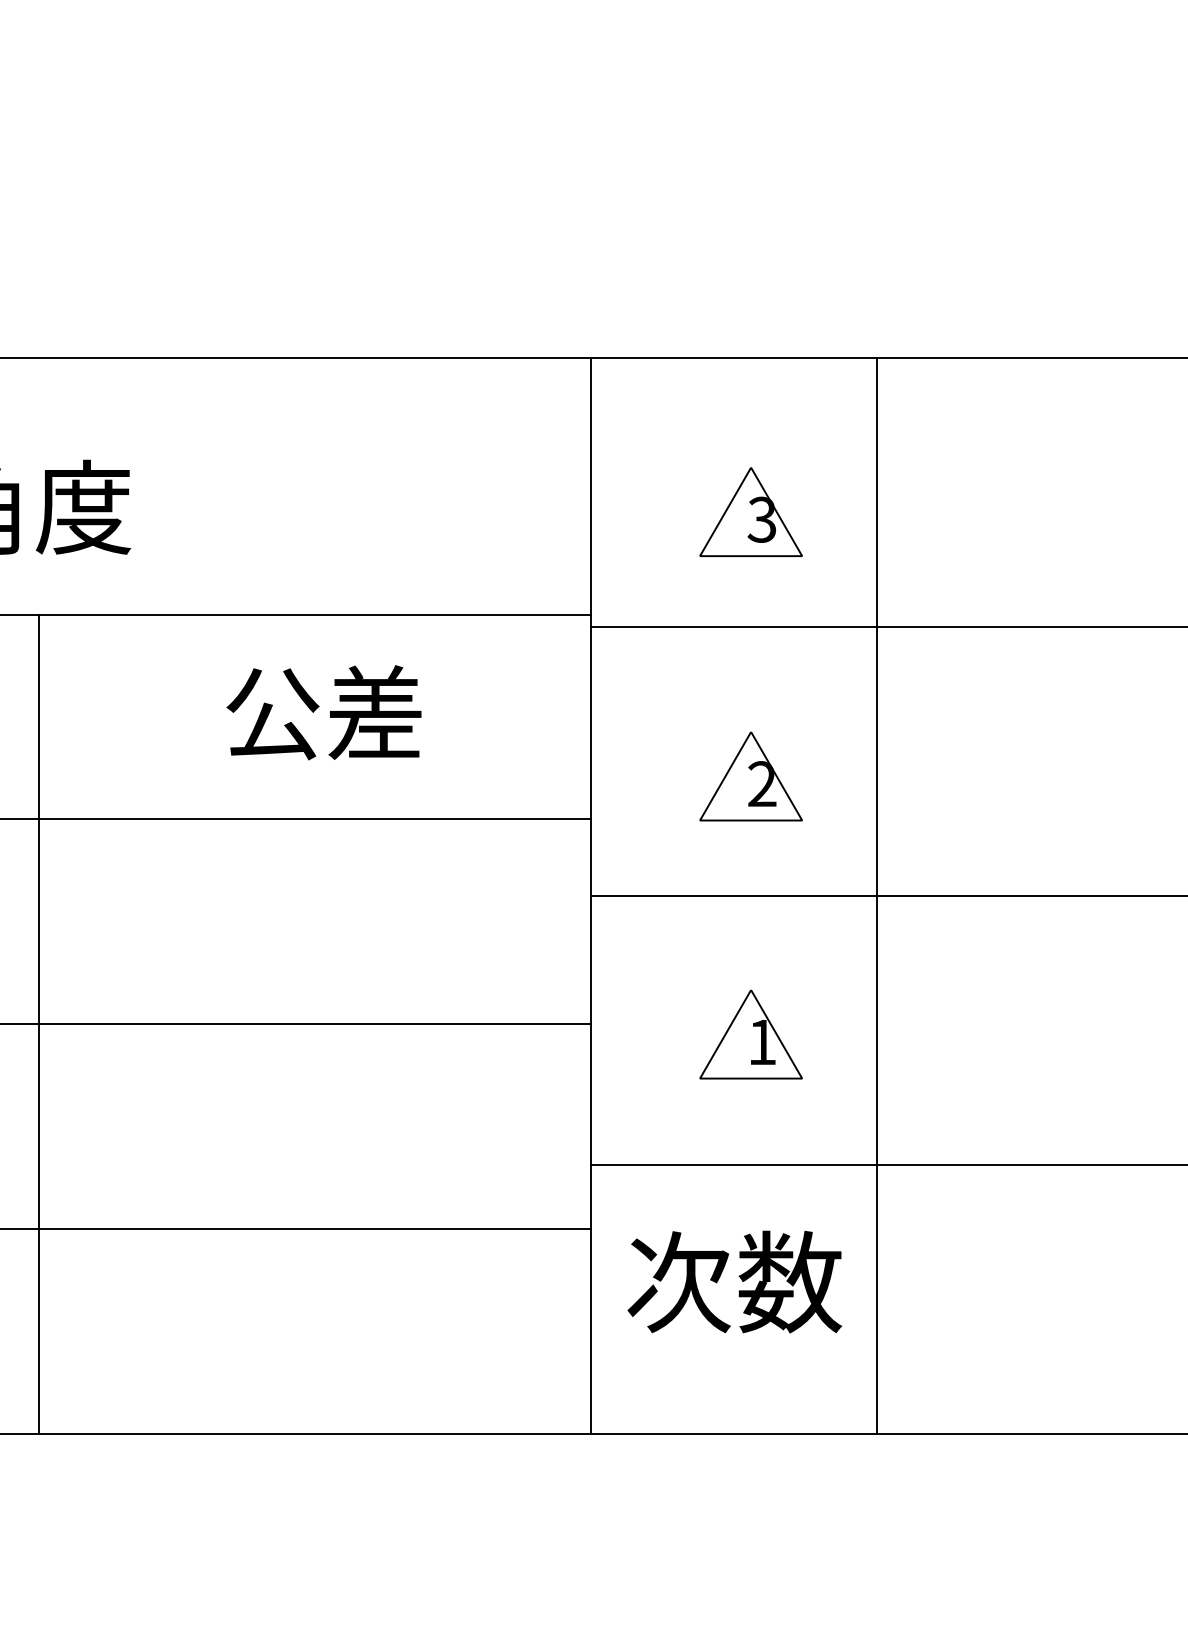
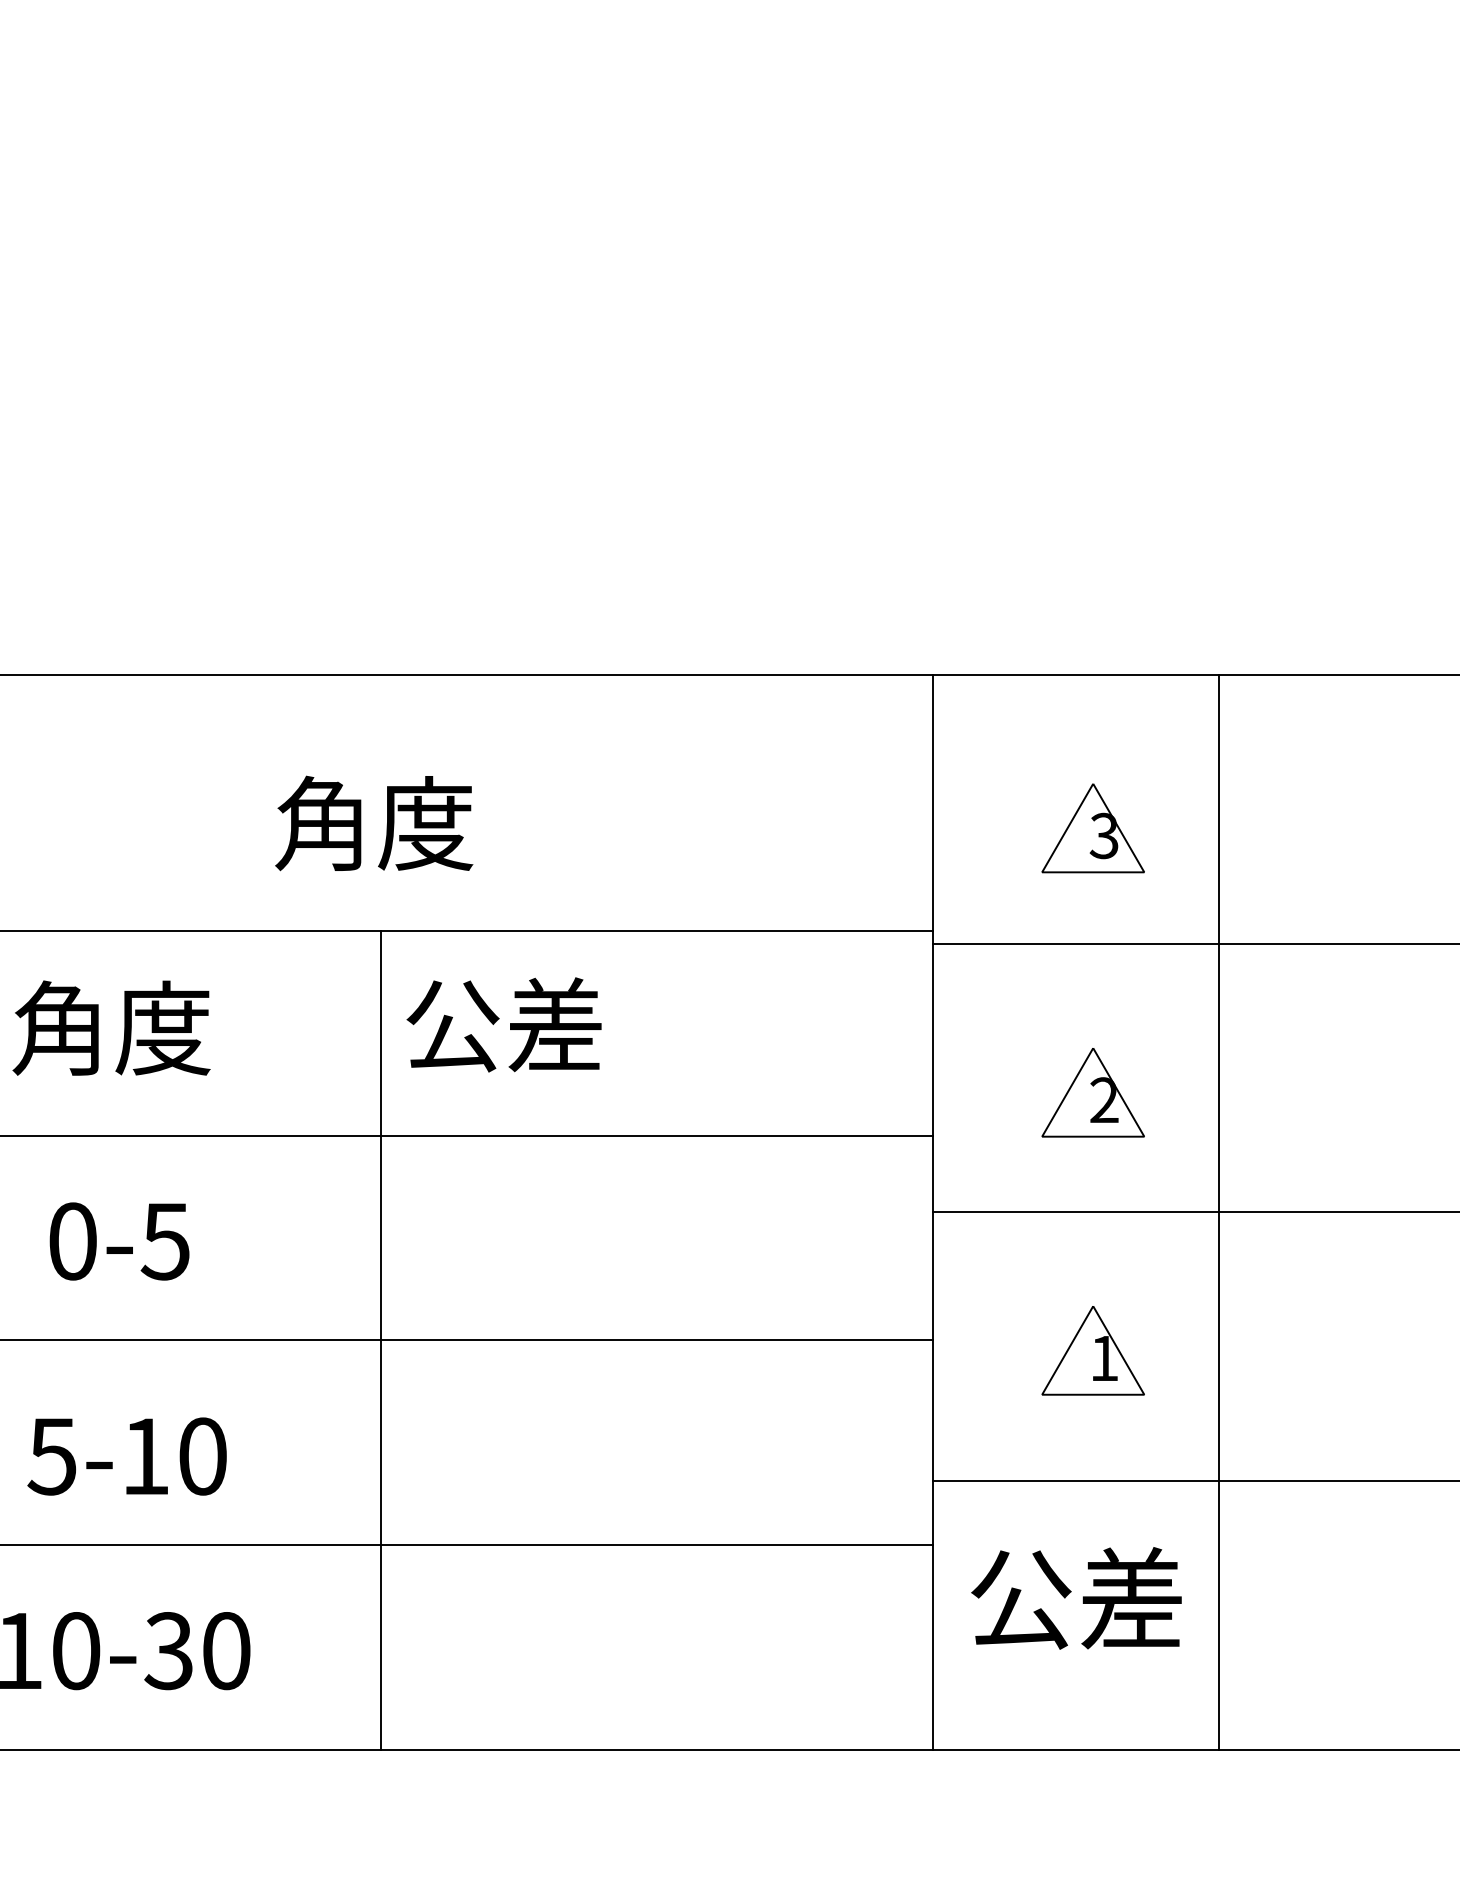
text: (323, 712) -> (503, 1024), moved
text: (734, 1282) -> (1076, 1598), 次数 -> 公差

